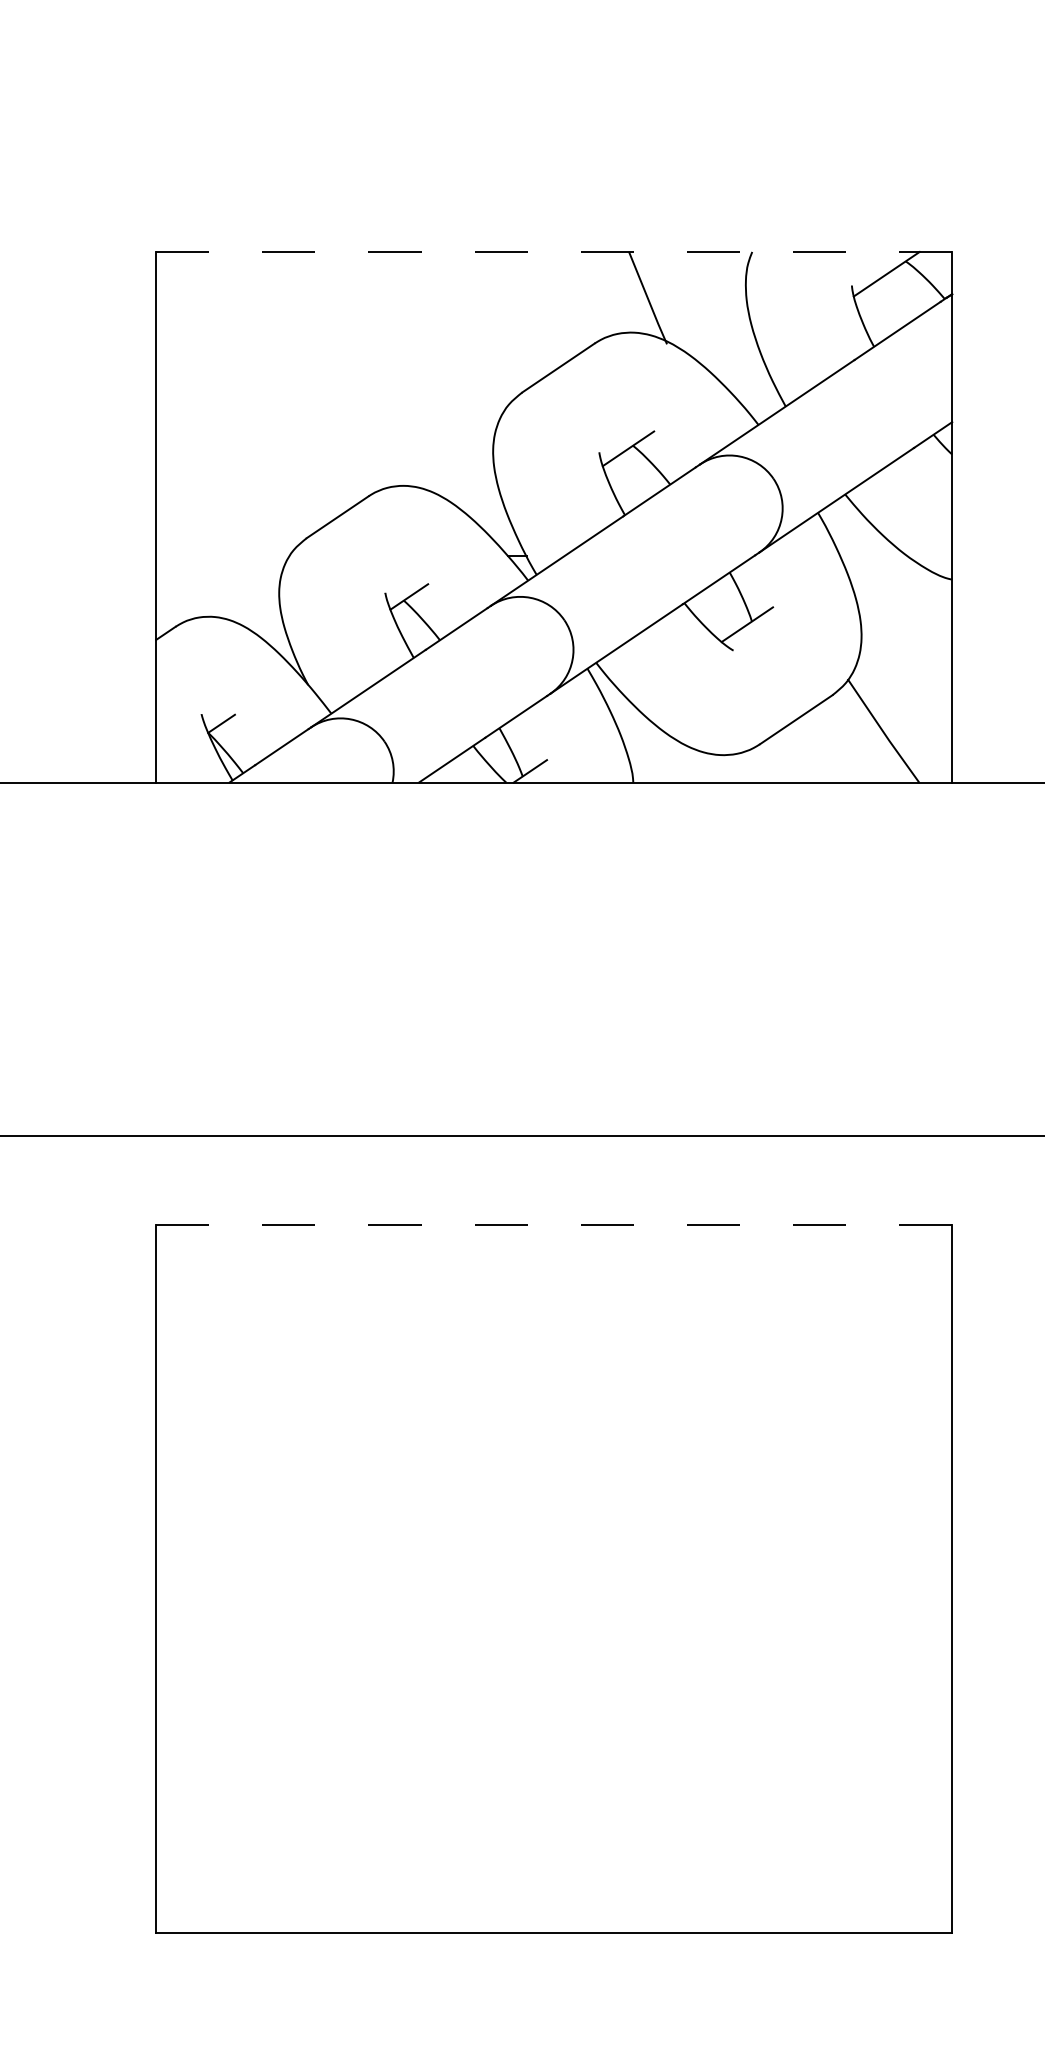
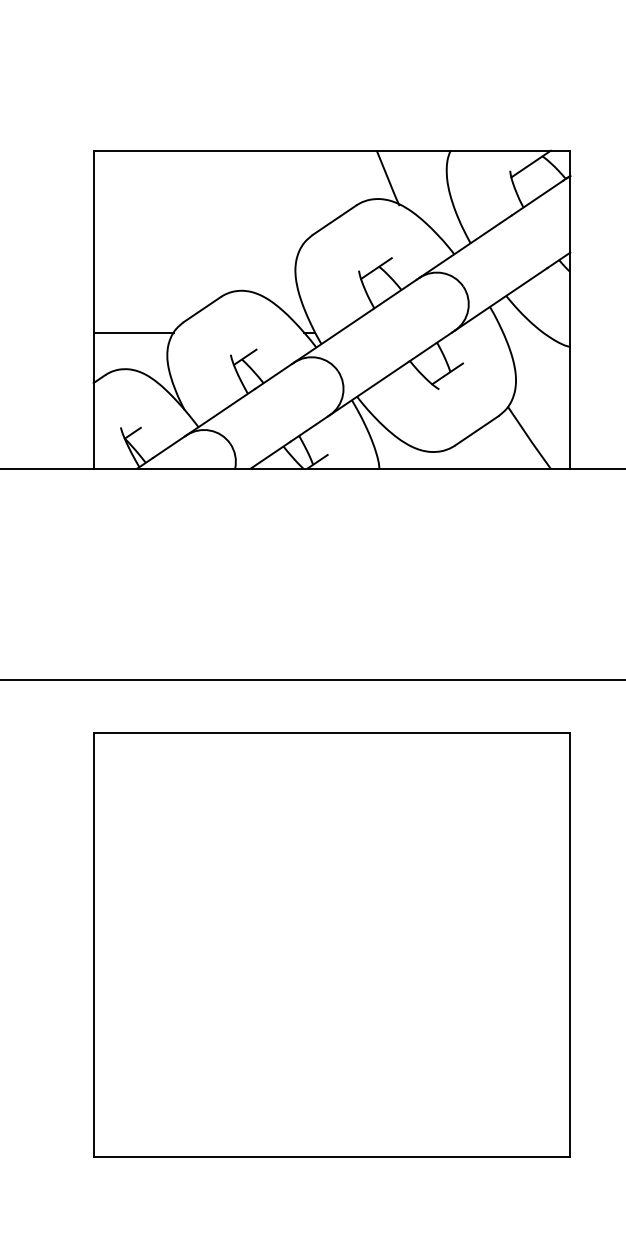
line: (555, 251) -> (332, 150), dashed -> solid
line: (222, 555) -> (133, 332), added
line: (555, 1225) -> (332, 733), dashed -> solid

